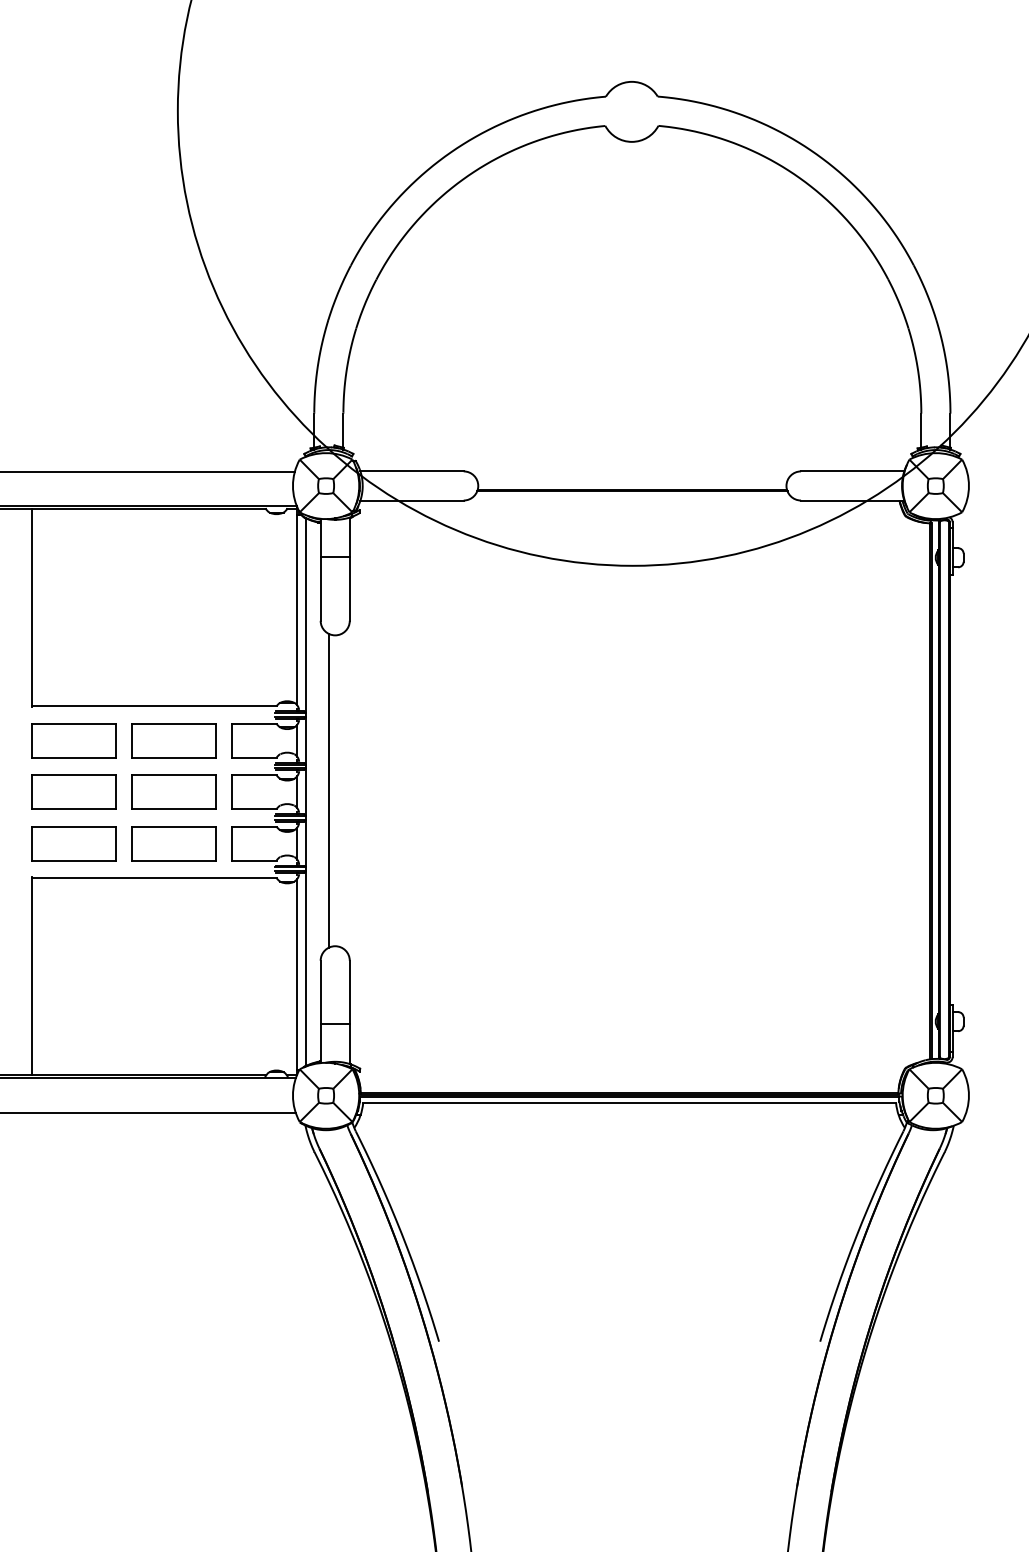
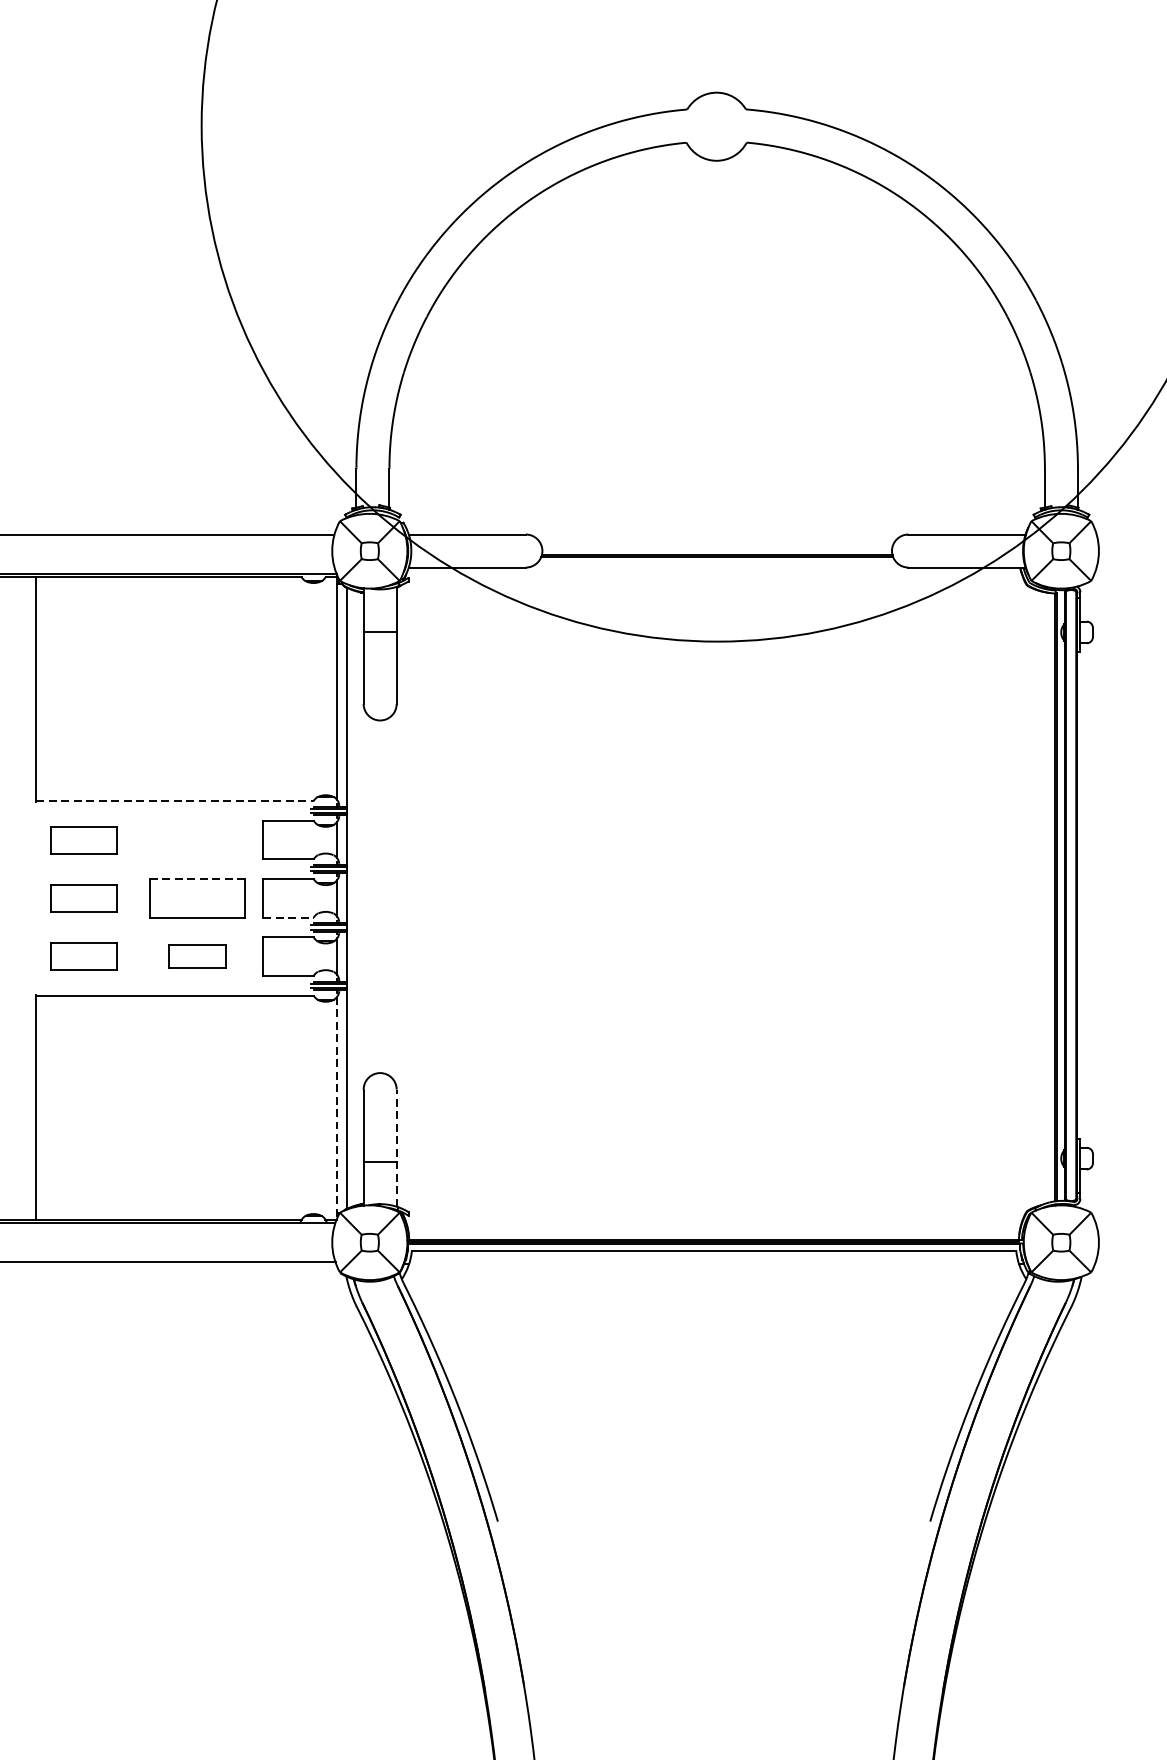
line: (154, 706) -> (175, 801), solid -> dashed
part: (73, 740) -> (83, 839), size x0.7
part: (173, 740) -> (196, 839), removed
line: (174, 775) -> (197, 879), solid -> dashed
line: (328, 790) -> (372, 896), removed
part: (73, 791) -> (83, 897), size x0.7
line: (254, 809) -> (288, 917), solid -> dashed
part: (73, 843) -> (83, 956), size x0.7
part: (173, 843) -> (196, 956), size x0.6
line: (297, 976) -> (337, 1107), solid -> dashed
line: (349, 1012) -> (396, 1148), solid -> dashed

